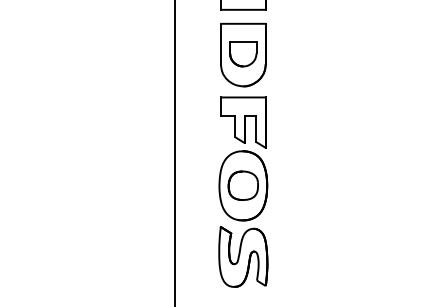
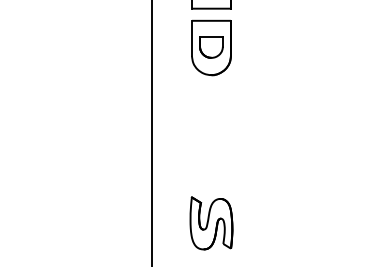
part: (243, 158) -> (211, 137), removed

